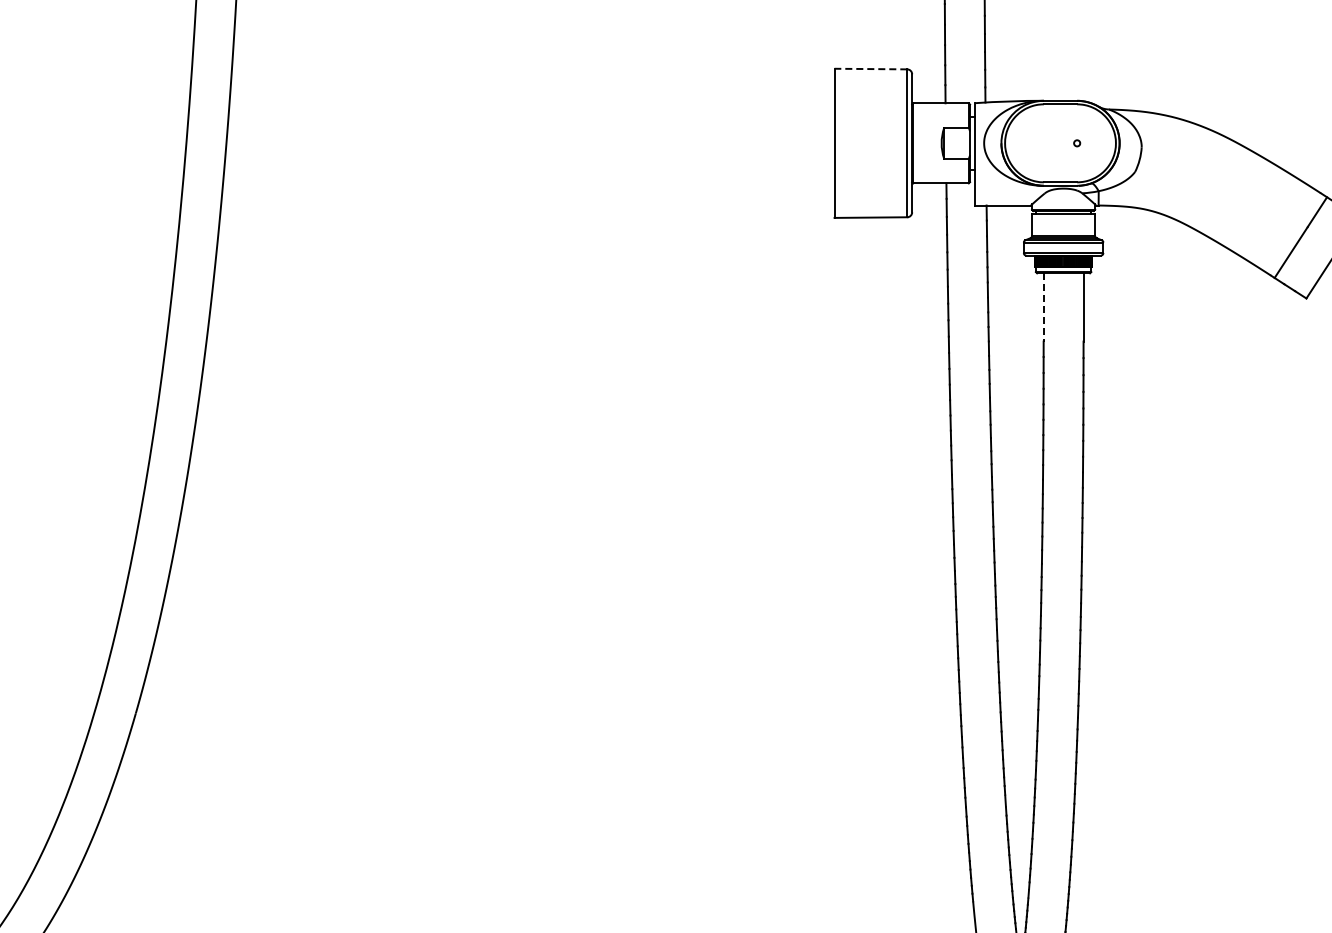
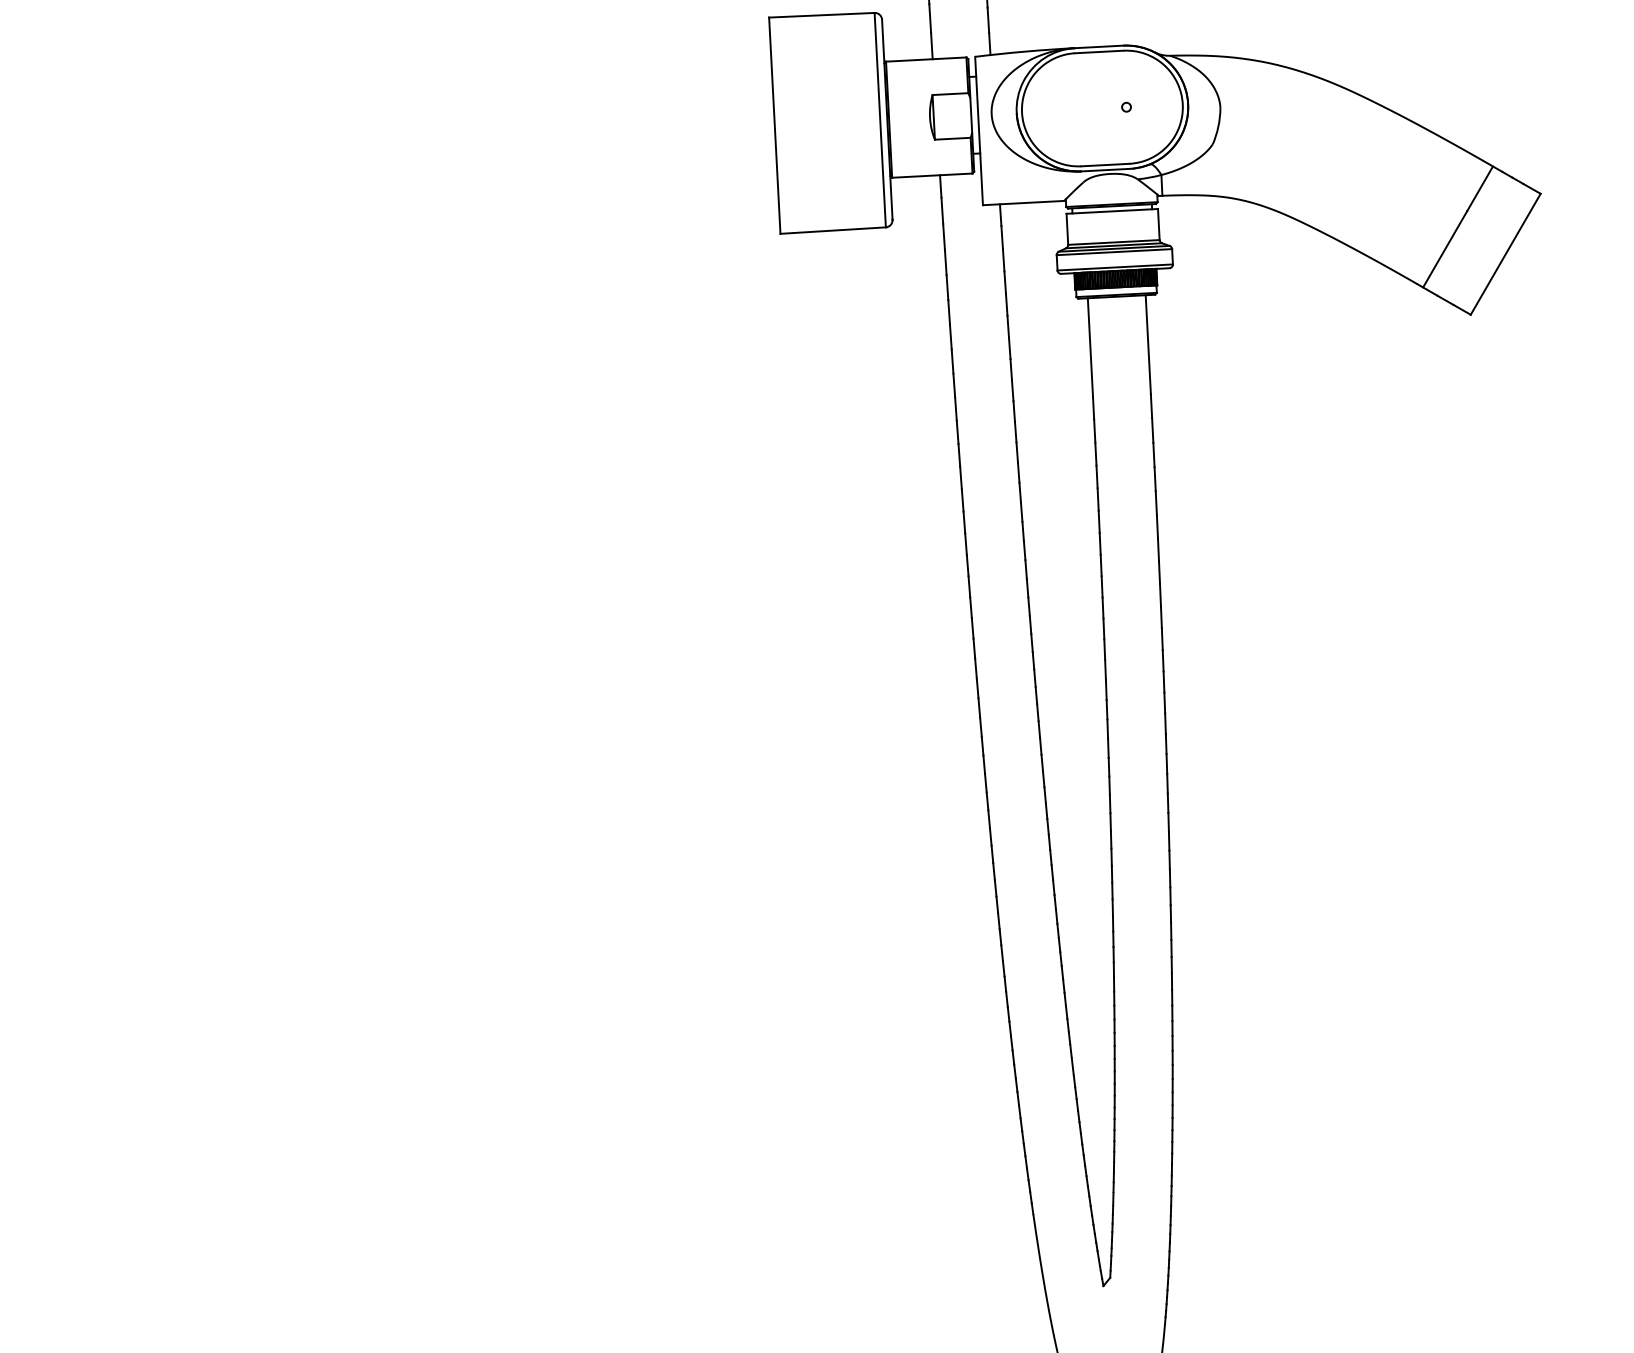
line: (870, 69) -> (821, 15), dashed -> solid
line: (1043, 307) -> (1090, 347), dashed -> solid

